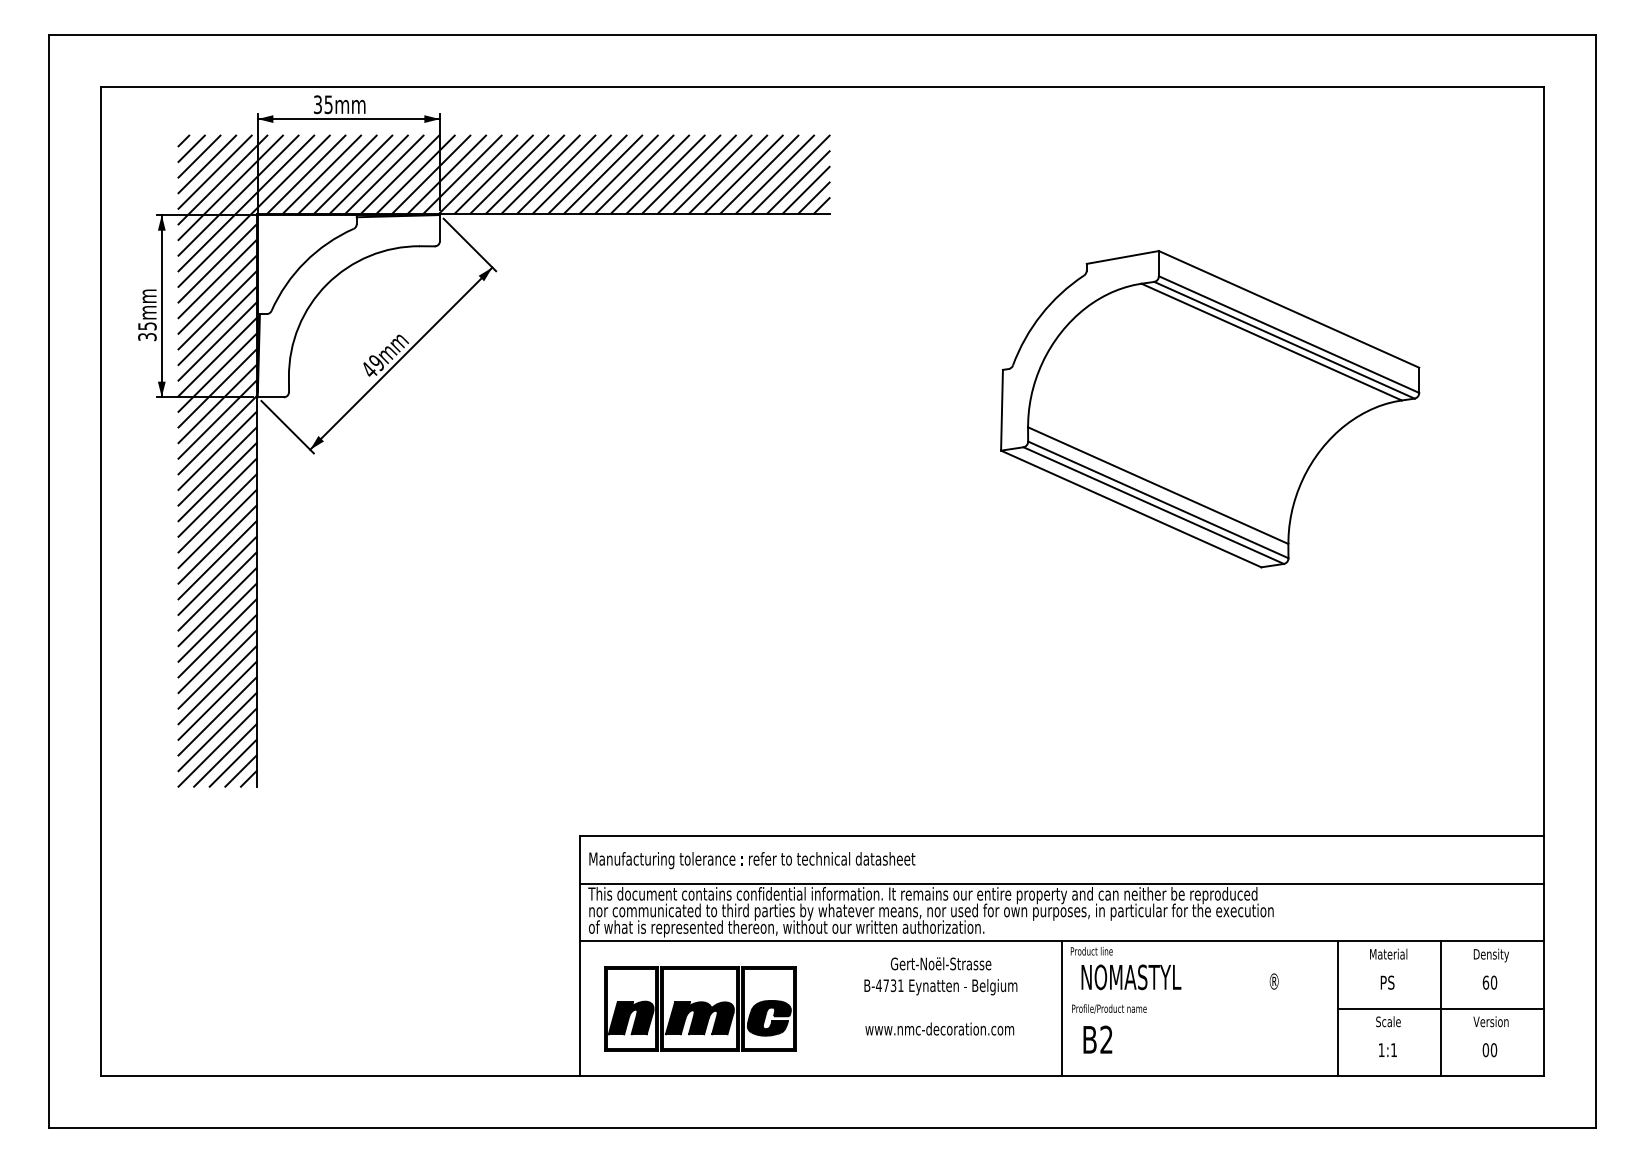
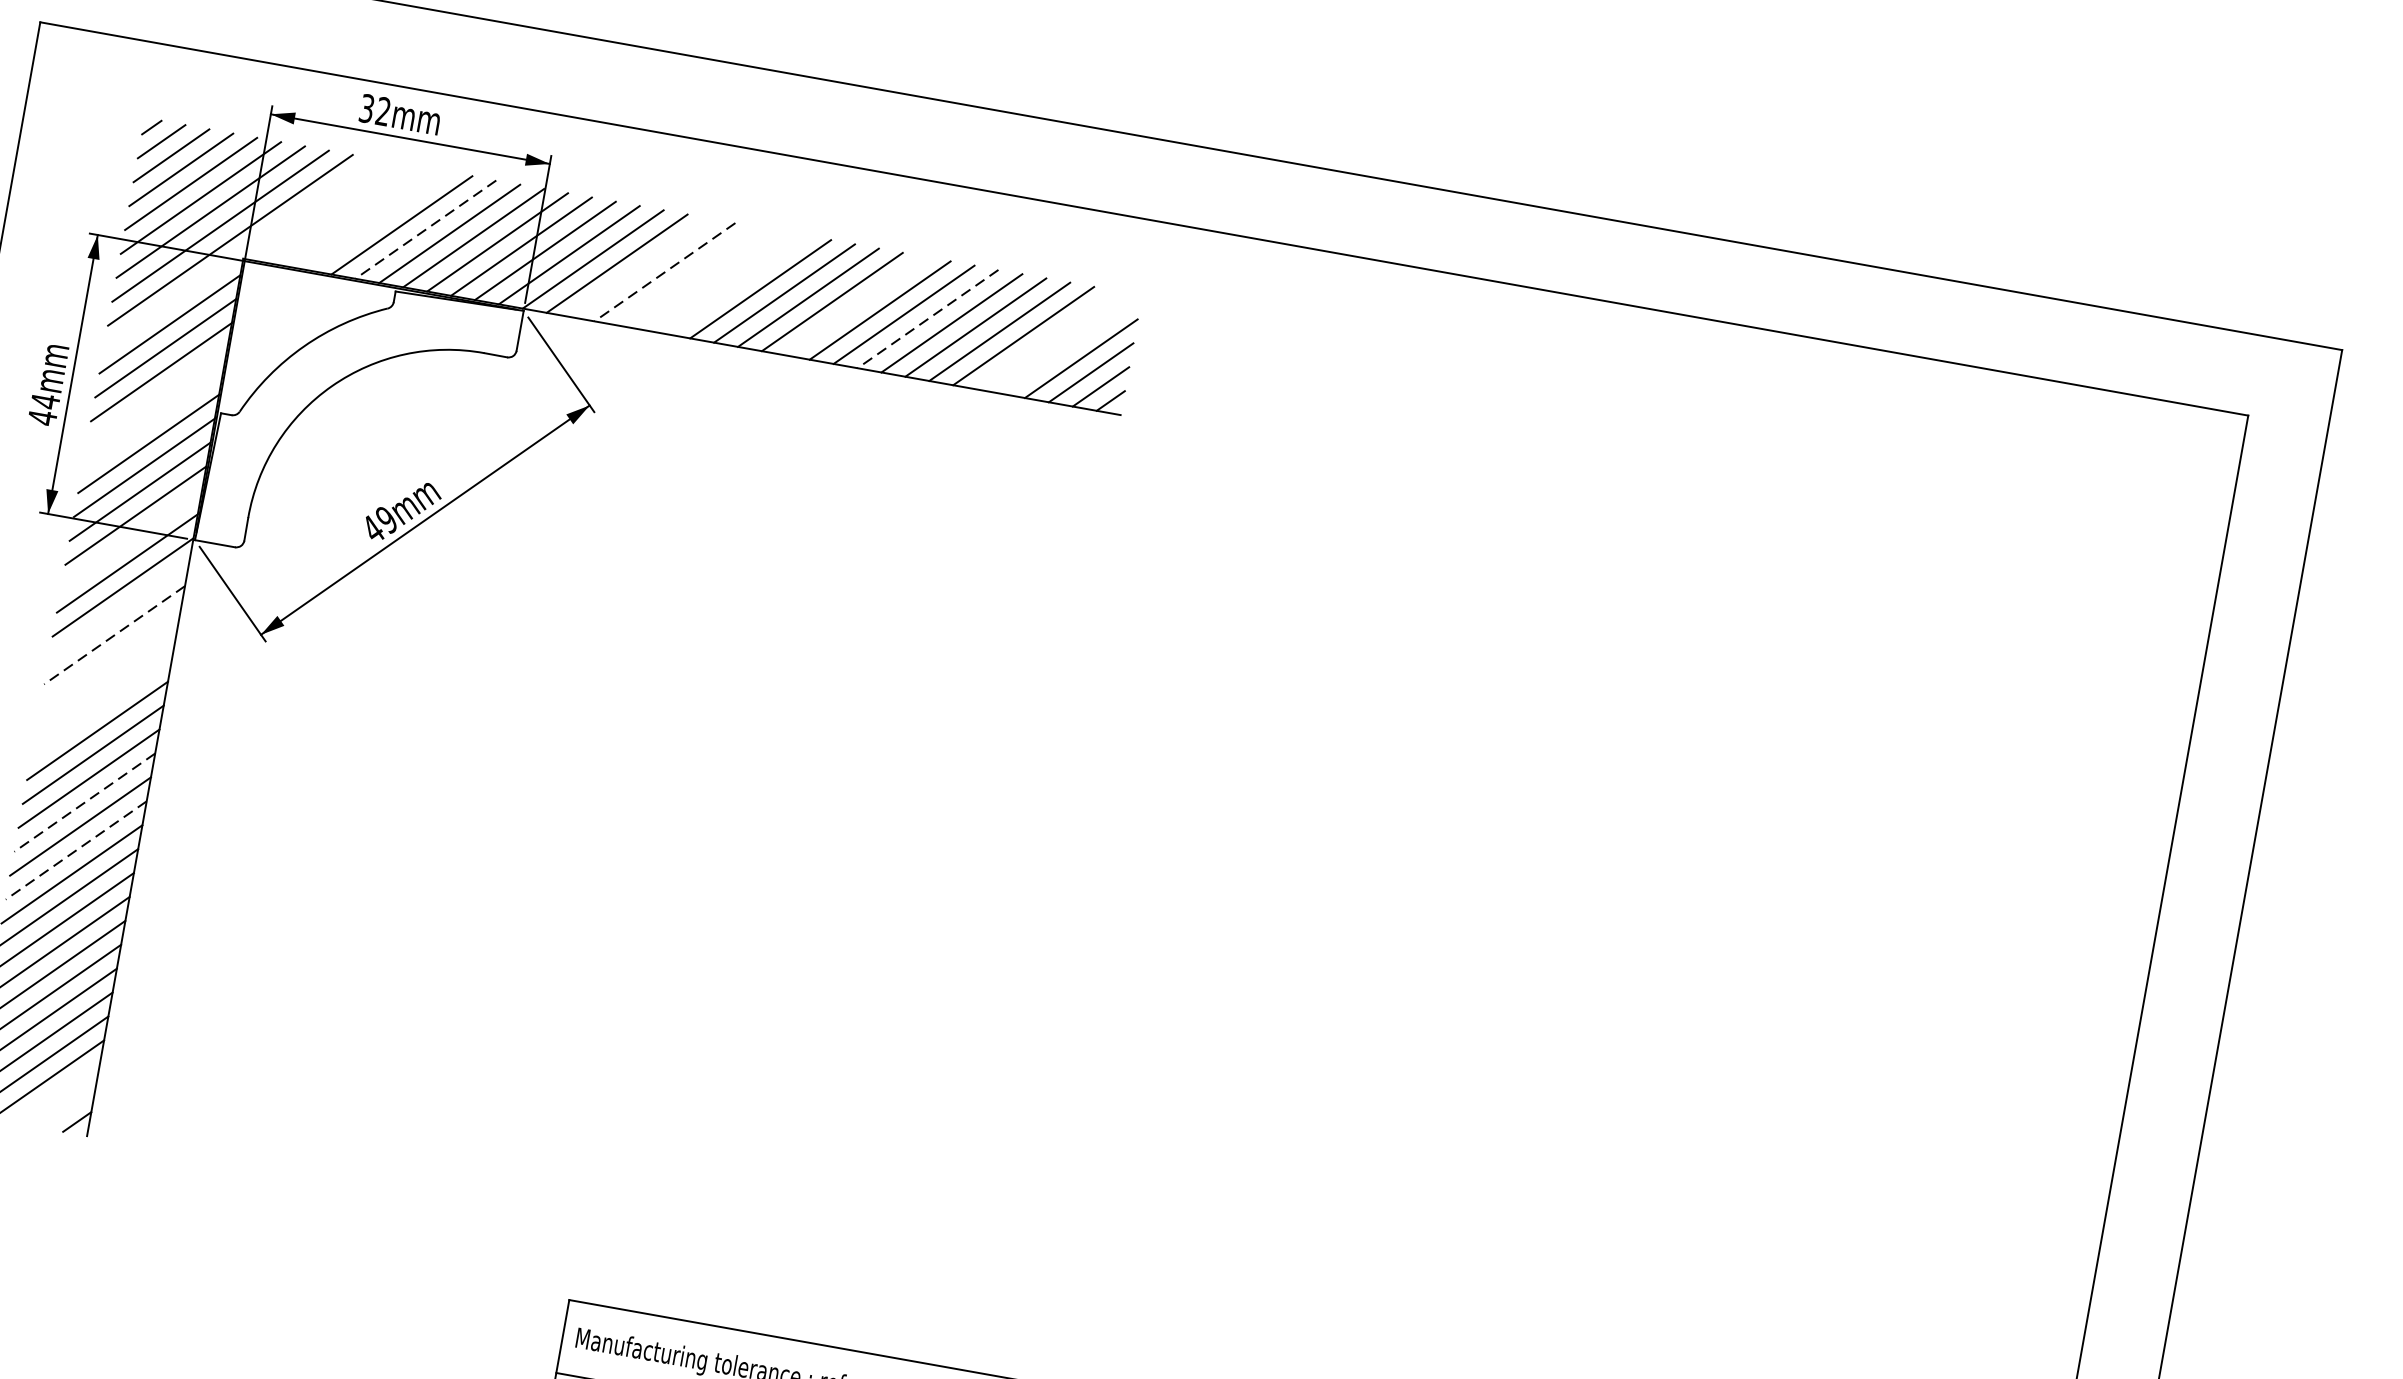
text: (328, 104) -> (383, 111), 35mm -> 32mm
line: (306, 174) -> (330, 212), removed
line: (321, 174) -> (353, 216), removed
line: (337, 174) -> (377, 220), removed
line: (509, 174) -> (641, 267), removed
line: (540, 174) -> (688, 276), removed
line: (556, 174) -> (713, 280), removed
line: (571, 174) -> (736, 284), removed
line: (649, 174) -> (855, 305), removed
line: (774, 174) -> (1046, 340), removed
line: (790, 174) -> (1071, 344), removed
line: (368, 175) -> (425, 230), solid -> dashed
line: (524, 175) -> (663, 273), solid -> dashed
line: (696, 175) -> (927, 320), solid -> dashed
line: (253, 210) -> (239, 253), removed
line: (217, 310) -> (157, 396), removed
line: (217, 325) -> (152, 419), removed
text: (147, 331) -> (44, 409), 35mm -> 44mm
line: (217, 404) -> (131, 540), removed
part: (1210, 409) -> (1650, 818), removed
line: (217, 450) -> (118, 610), removed
line: (217, 466) -> (114, 635), solid -> dashed
line: (217, 482) -> (110, 659), removed
line: (217, 497) -> (106, 682), removed
line: (217, 513) -> (101, 707), removed
line: (217, 576) -> (84, 803), solid -> dashed
line: (217, 607) -> (76, 851), solid -> dashed
line: (232, 762) -> (56, 1092), removed
line: (240, 770) -> (66, 1106), removed

